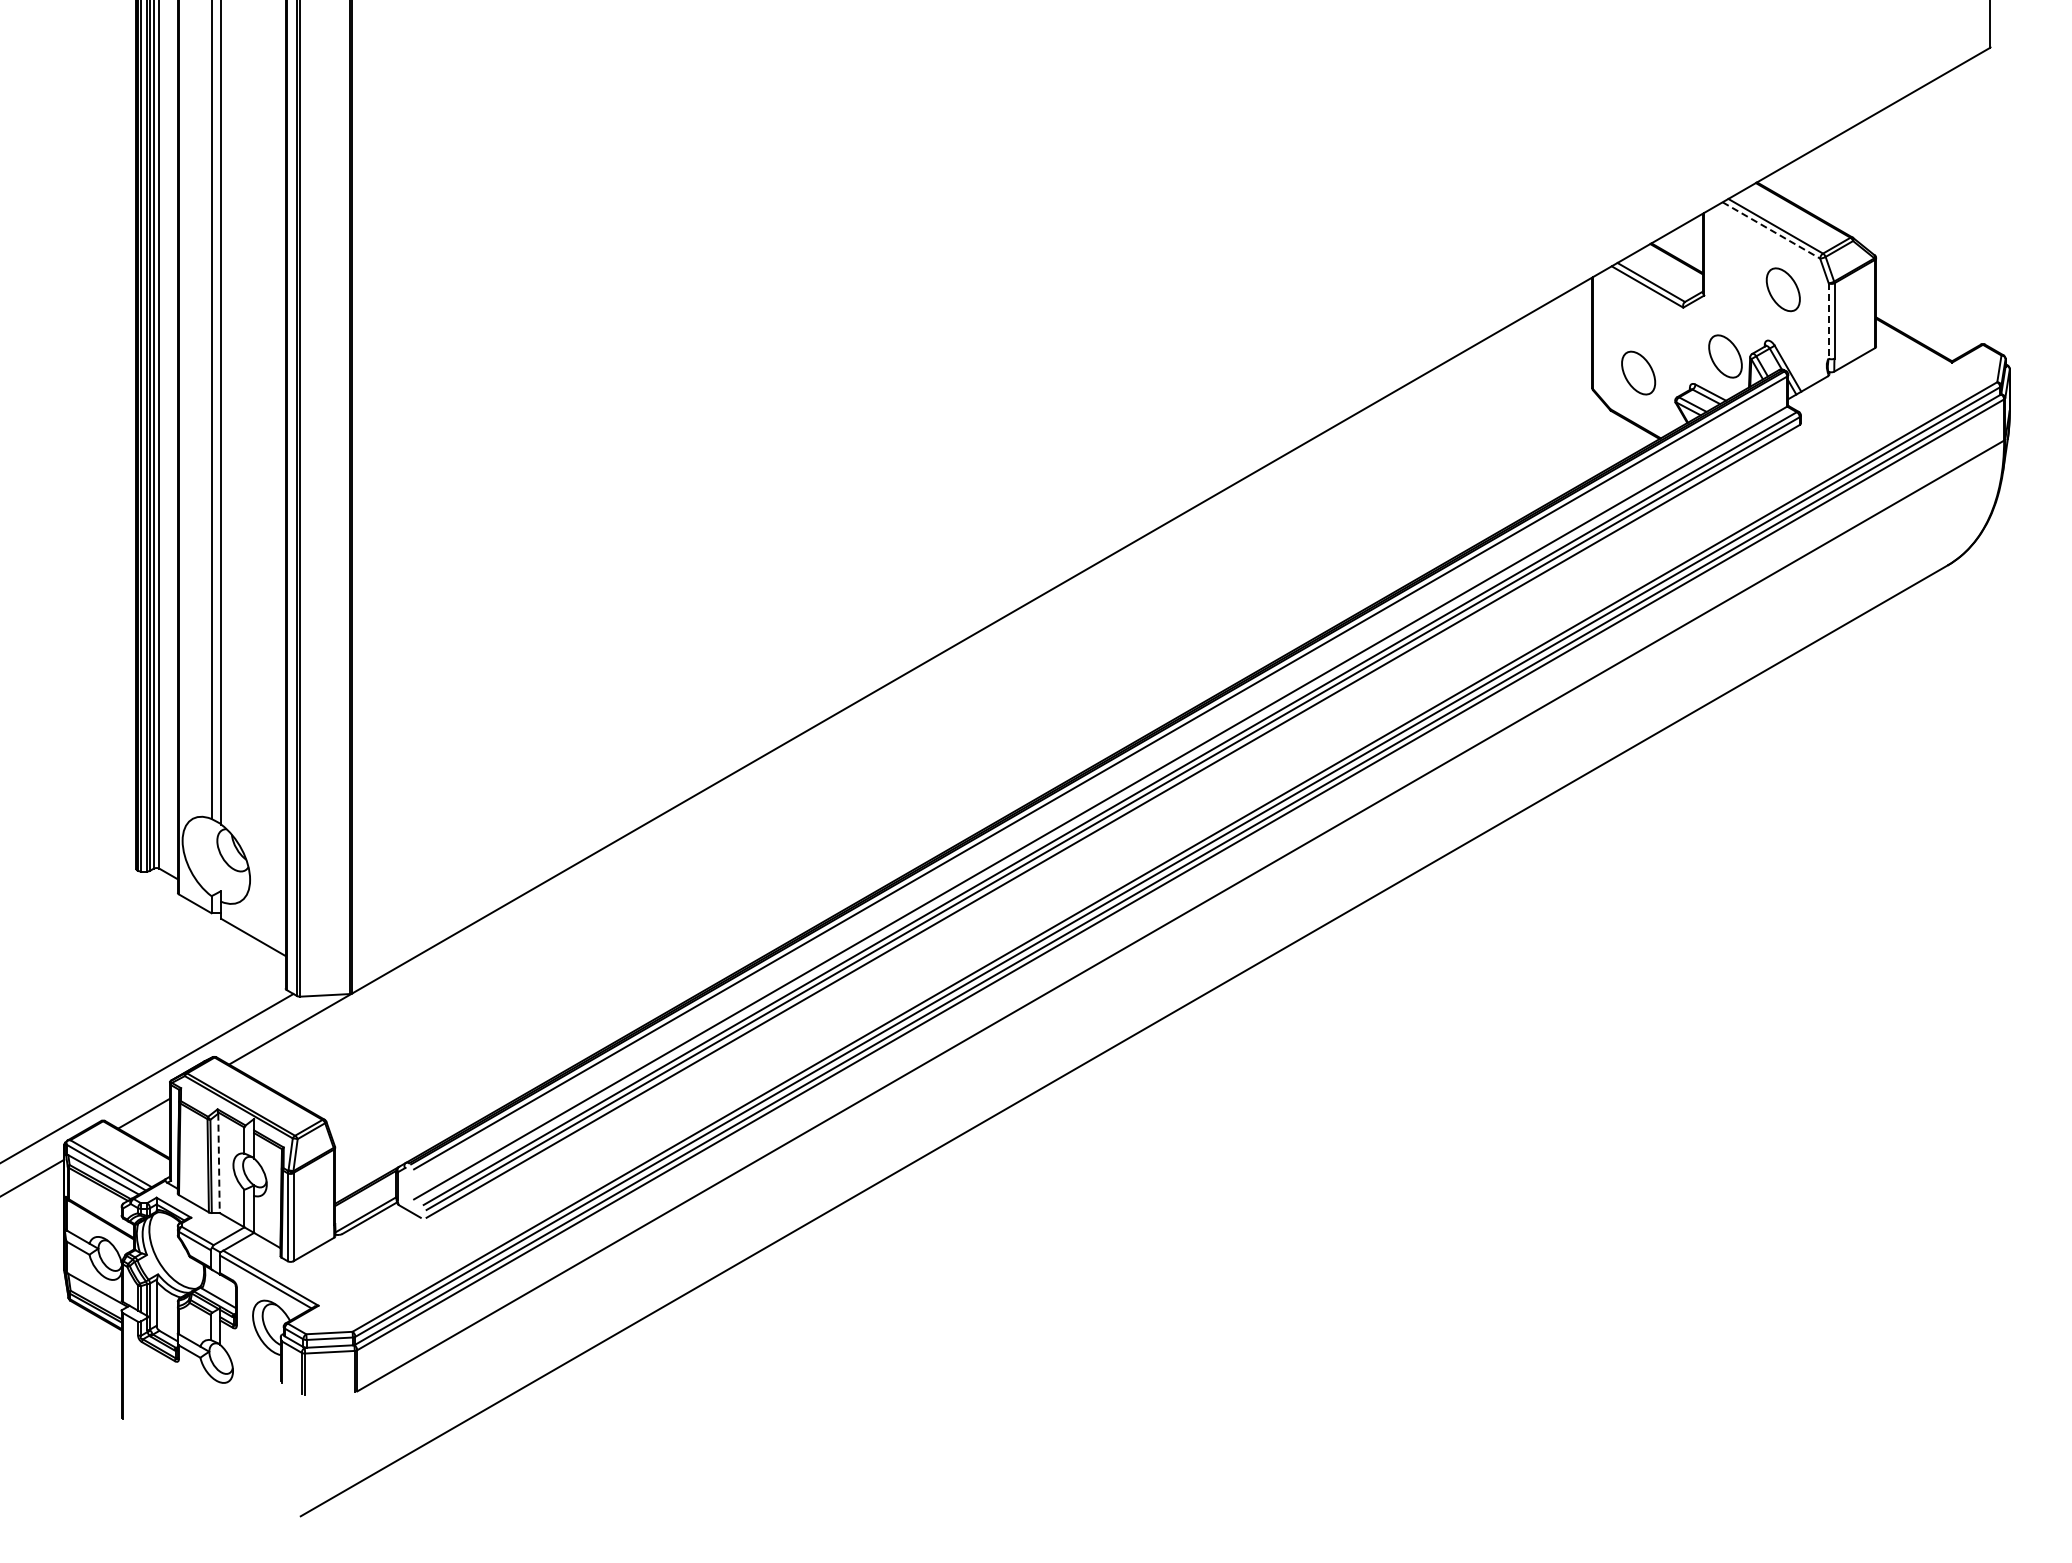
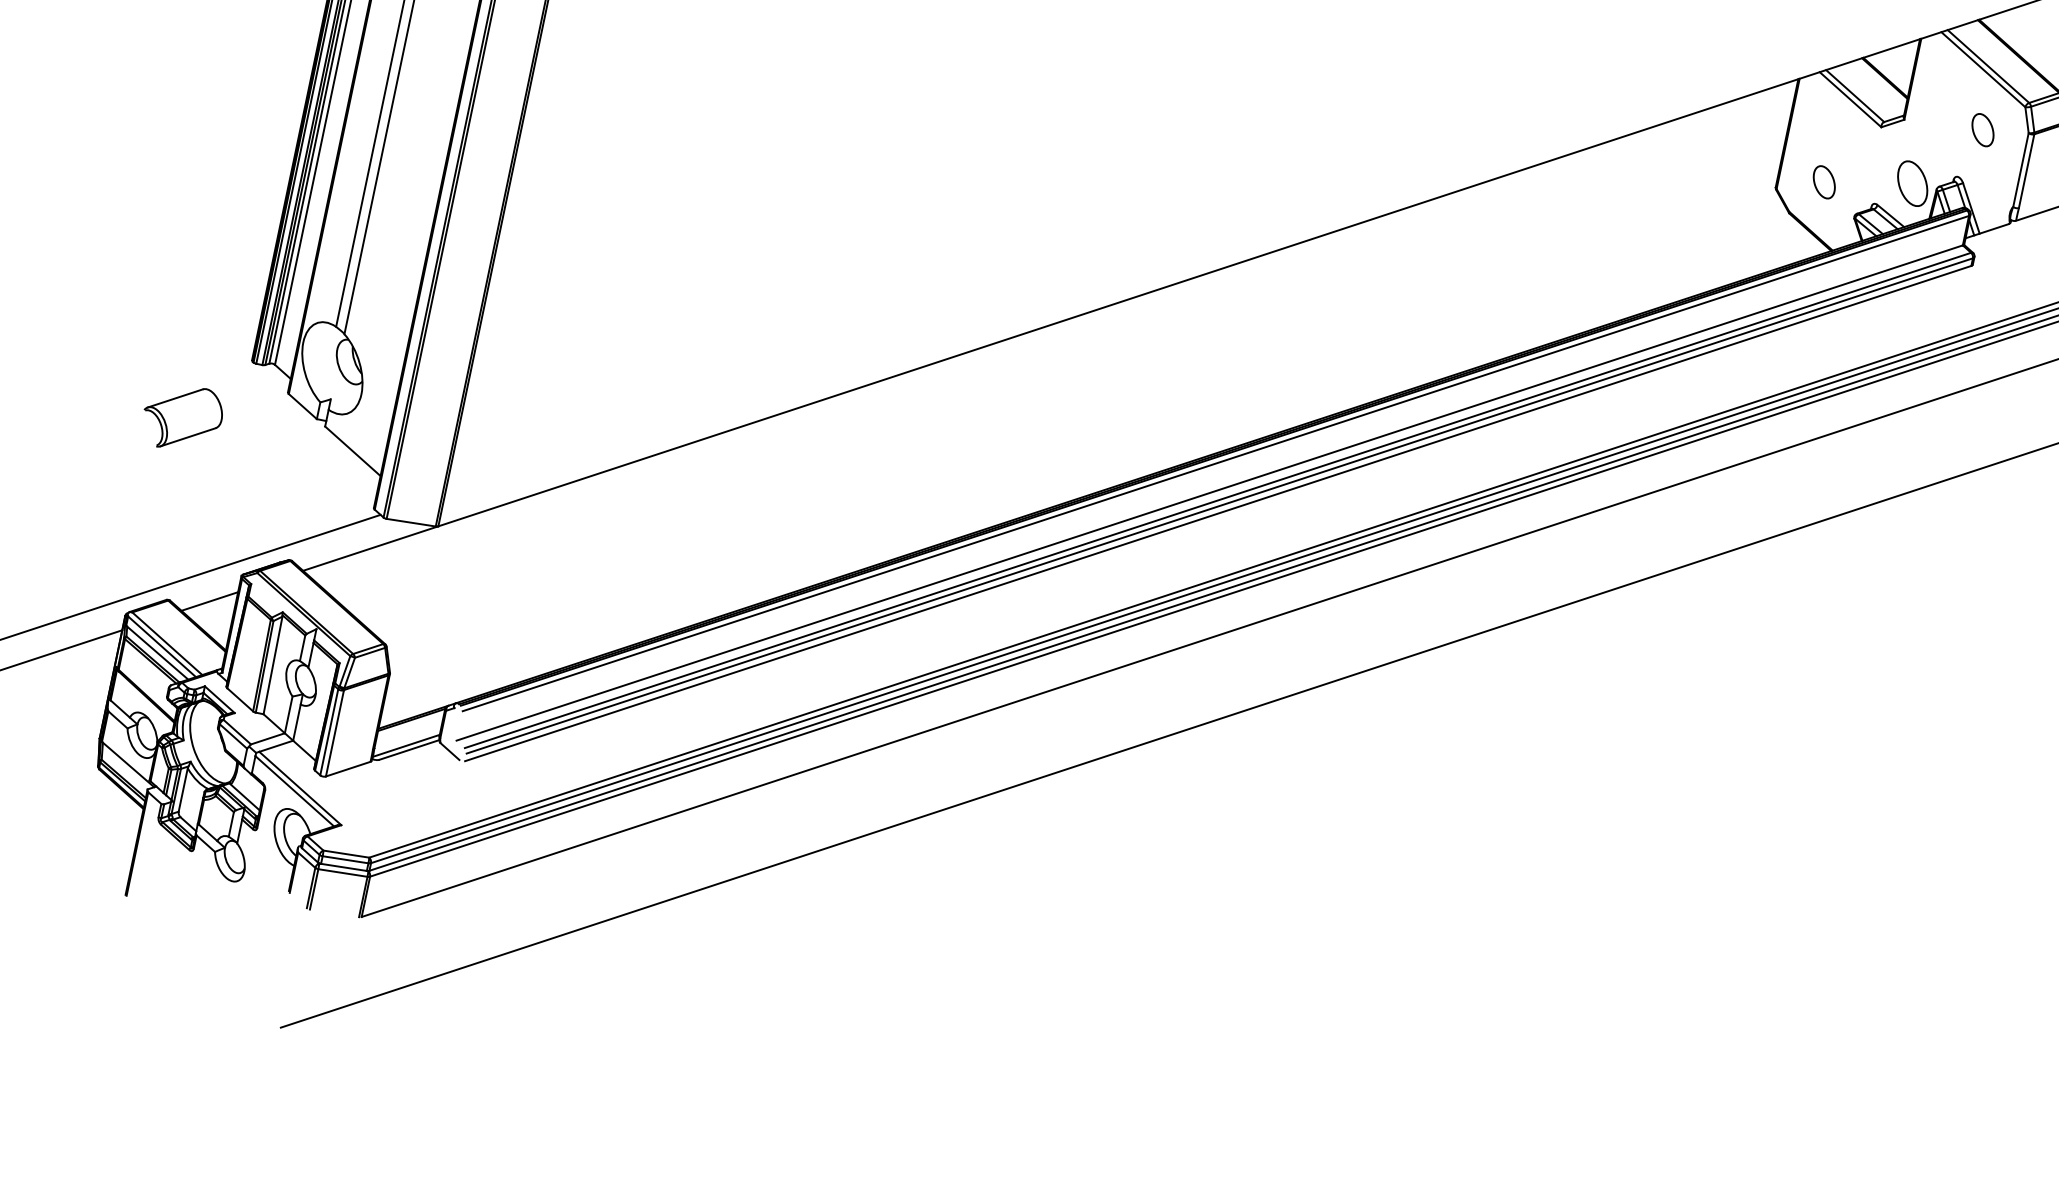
line: (1771, 230) -> (1983, 69), dashed -> solid
part: (1783, 289) -> (1983, 129), size x0.71
line: (1828, 320) -> (2020, 169), dashed -> solid
part: (1638, 373) -> (1824, 182), size x0.71
part: (79, 939) -> (182, 417), added
line: (219, 1163) -> (273, 665), dashed -> solid

